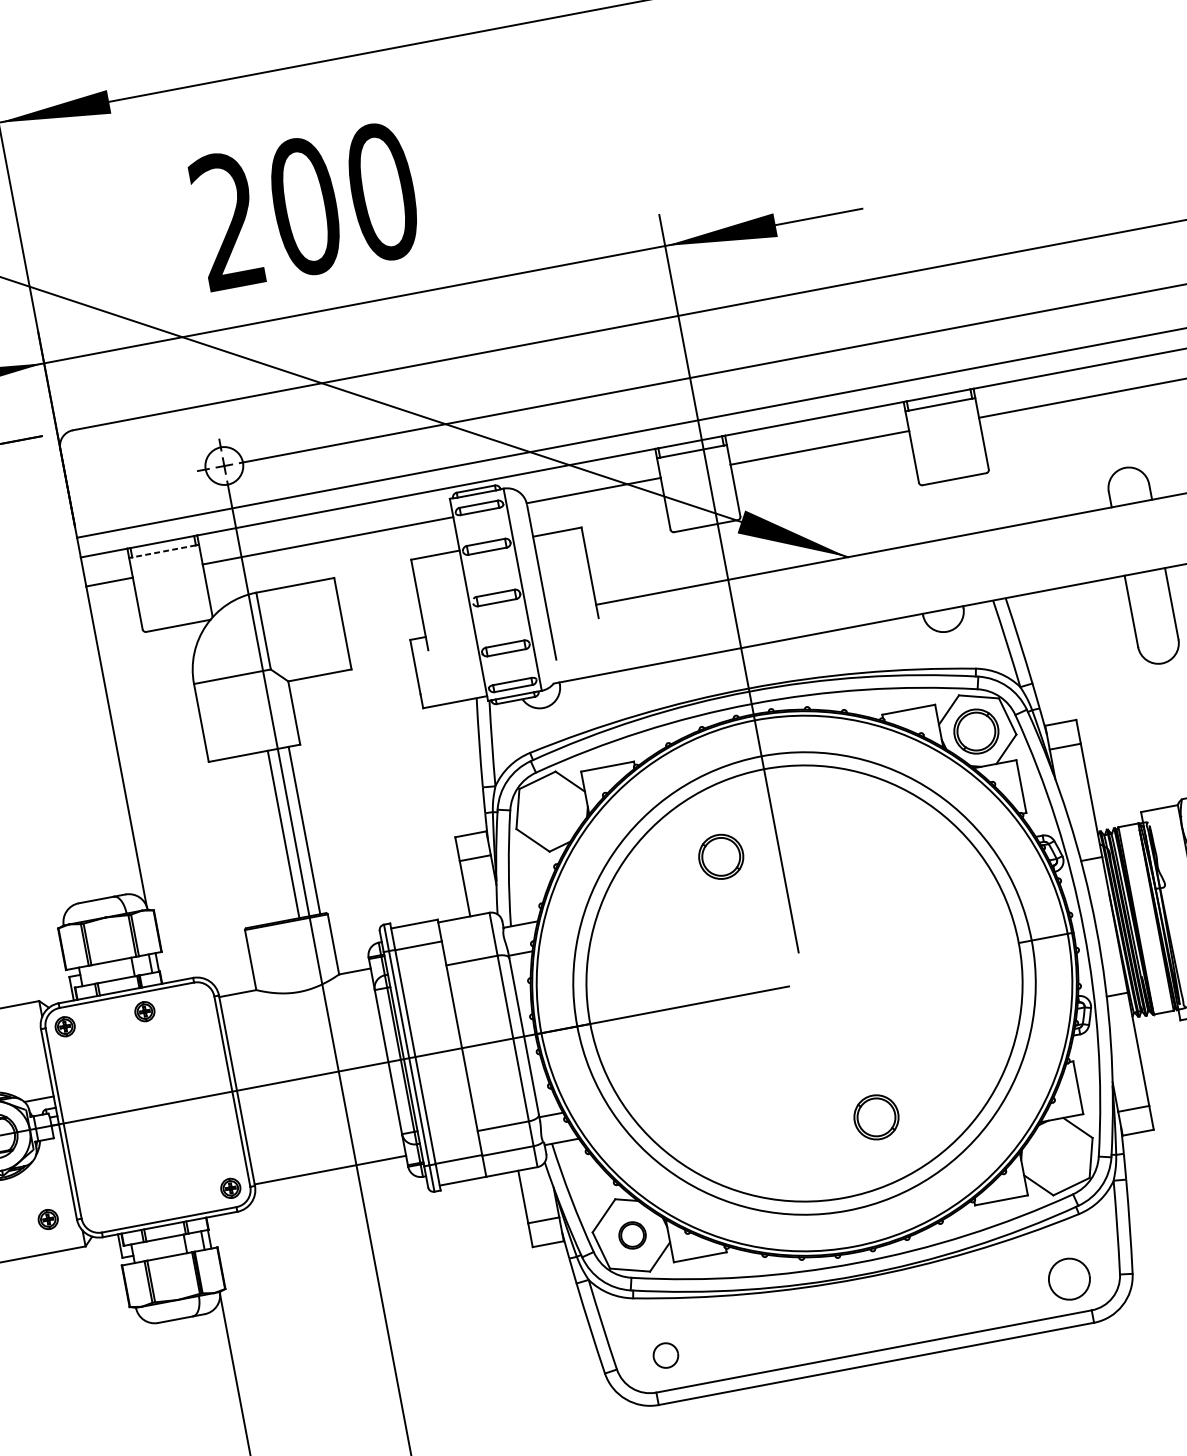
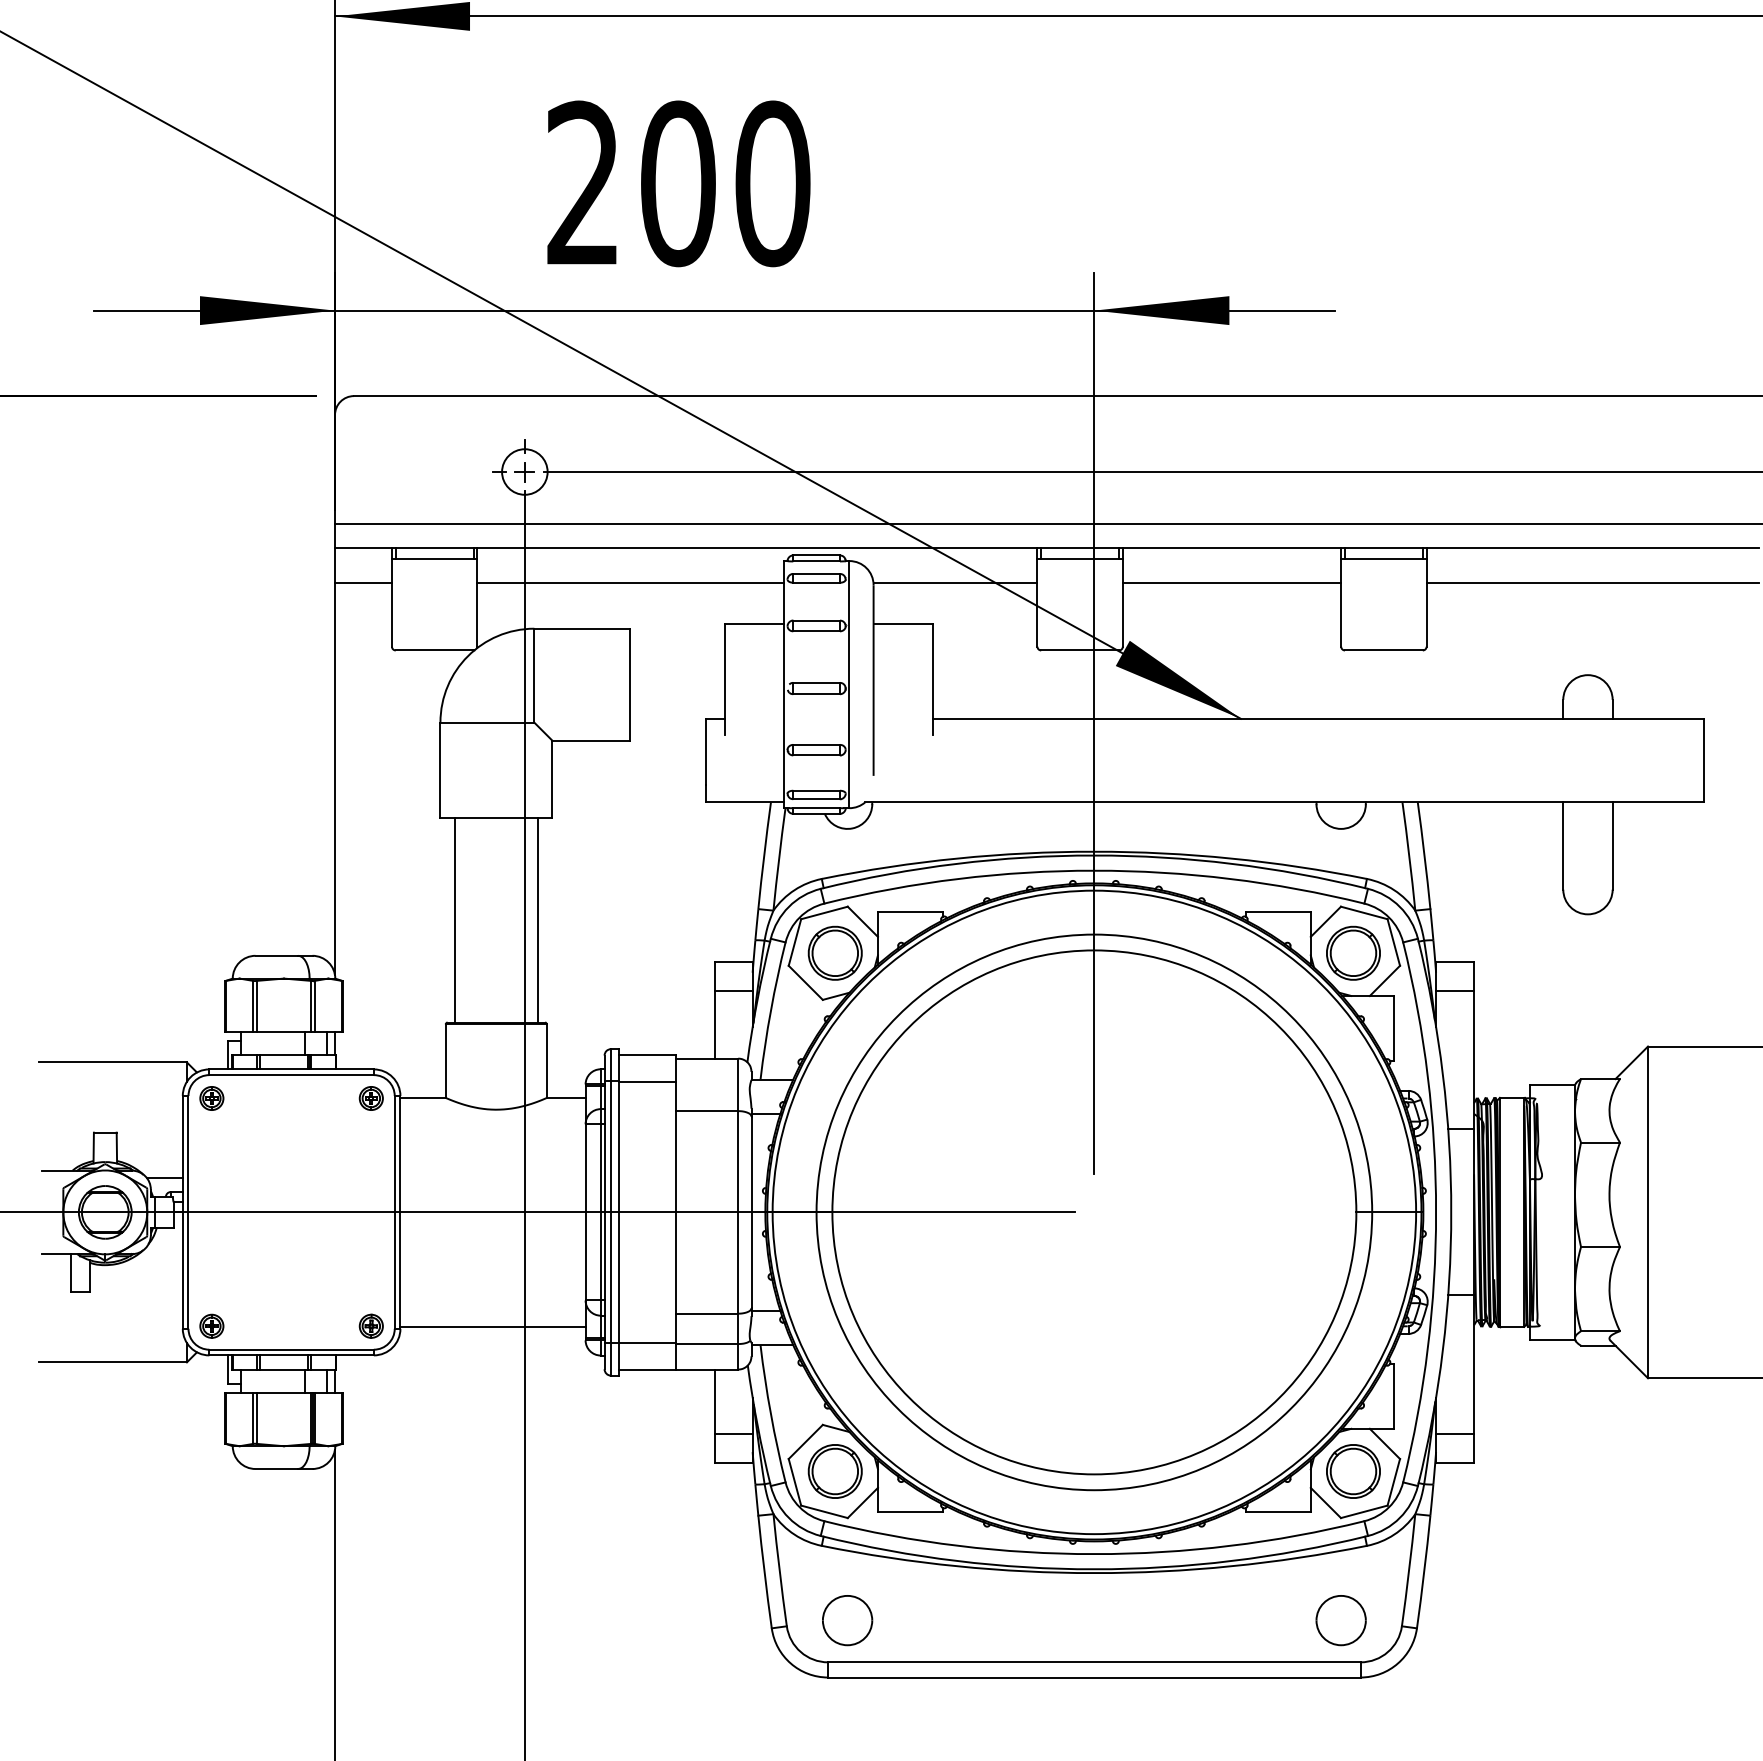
line: (163, 551) -> (434, 559), dashed -> solid
line: (283, 833) -> (454, 919), moved
part: (720, 856) -> (834, 952), moved
part: (144, 1011) -> (370, 1098), moved
part: (876, 1117) -> (1353, 1471), moved
part: (47, 1218) -> (211, 1325), moved
part: (632, 1235) -> (834, 1471), size x1.67
part: (665, 1355) -> (847, 1620), size x1.67

